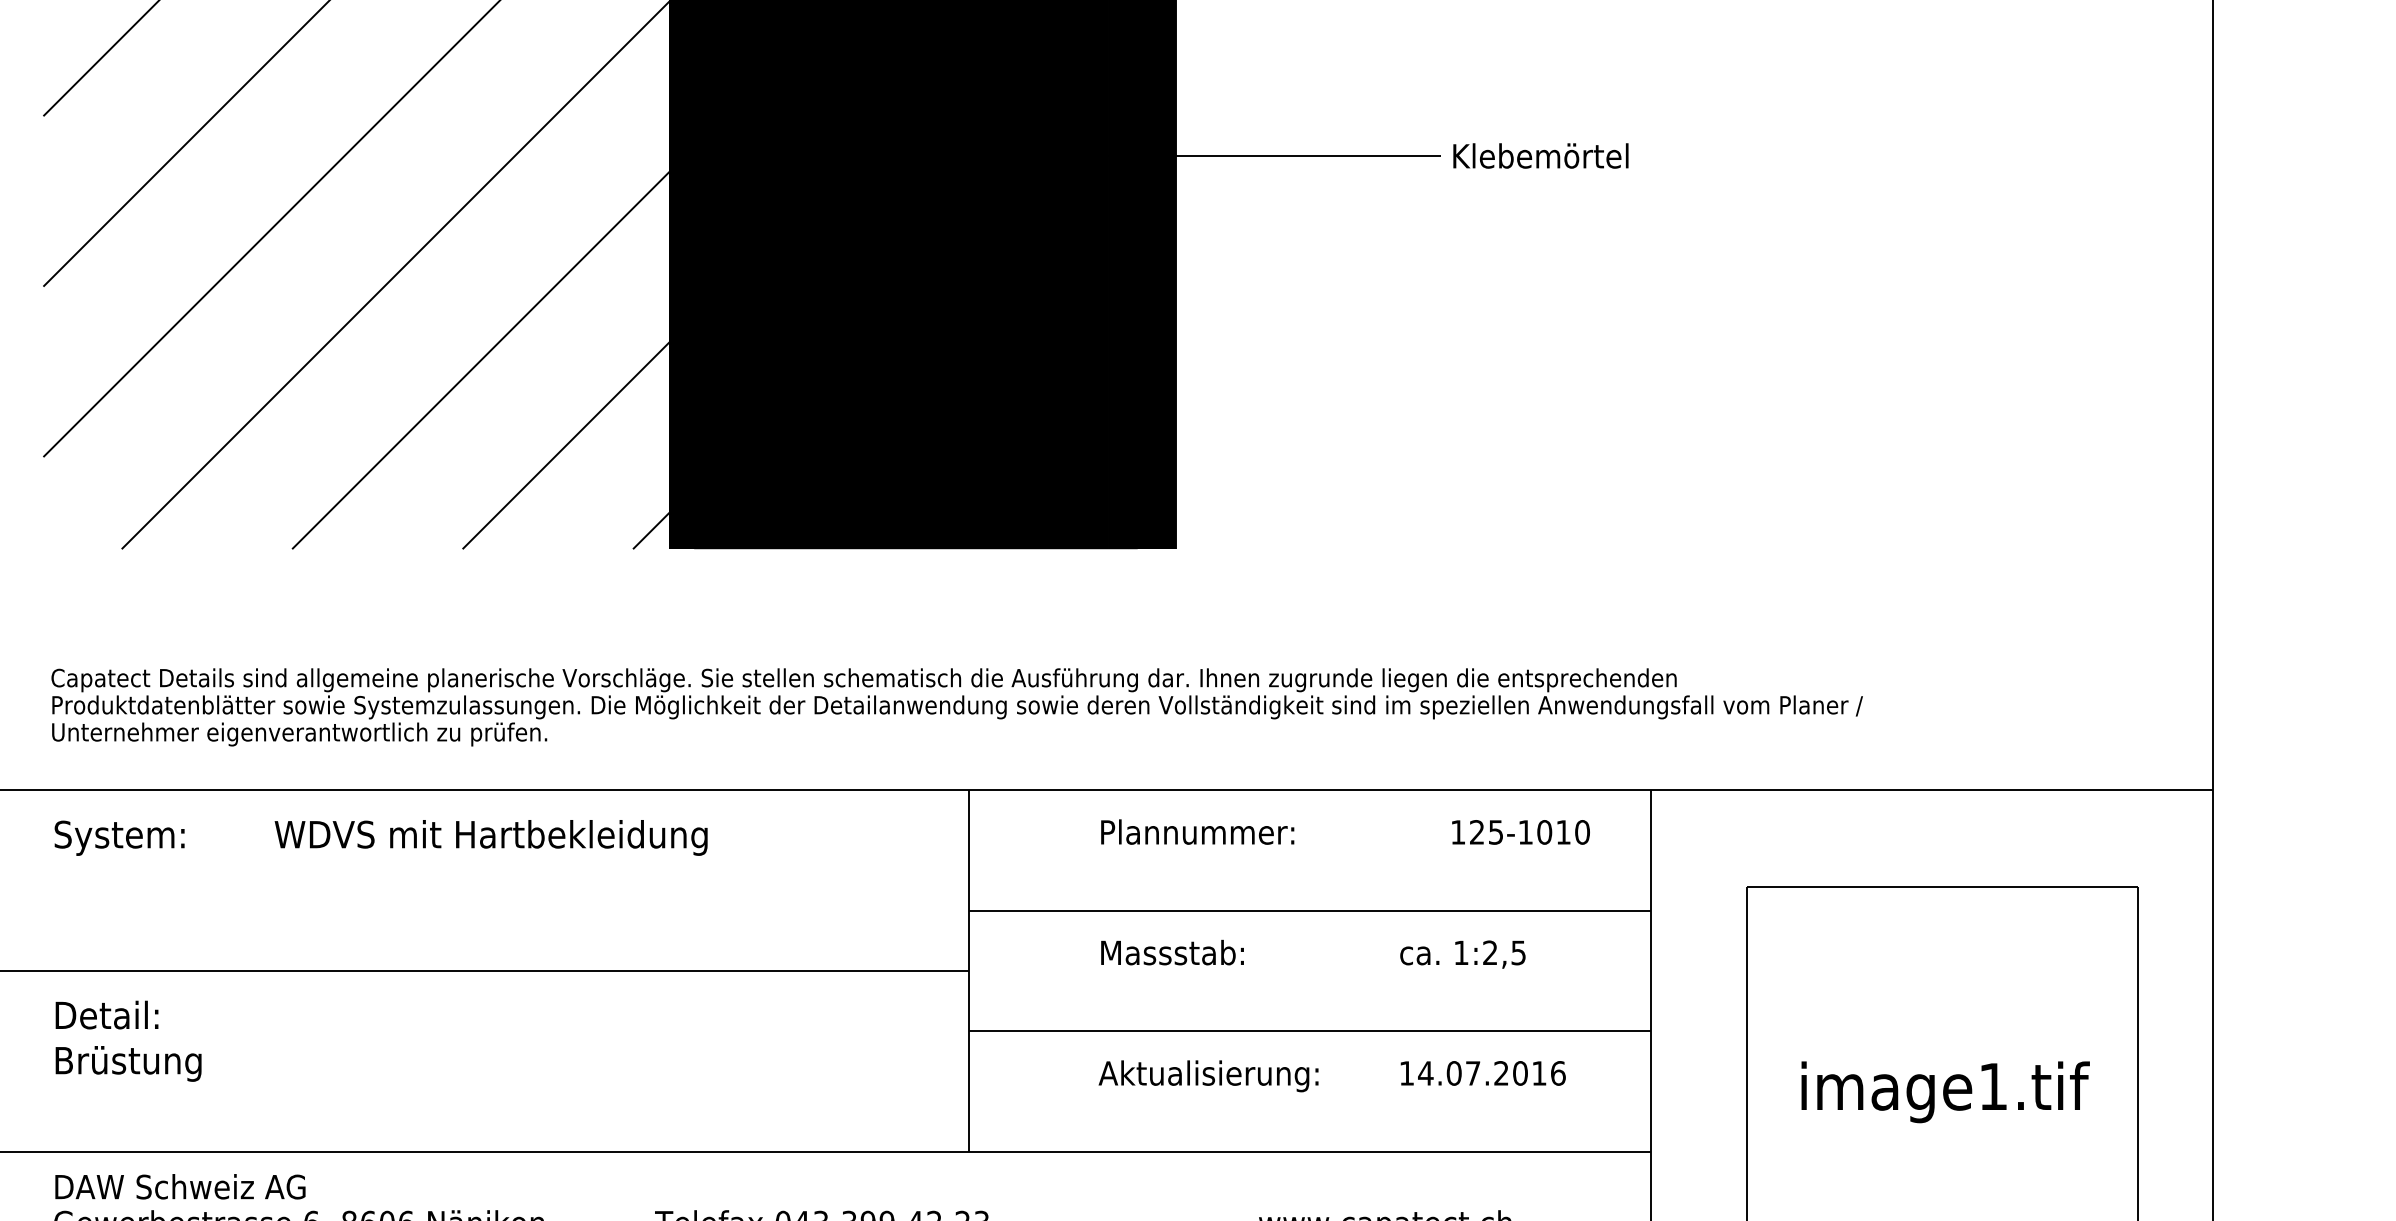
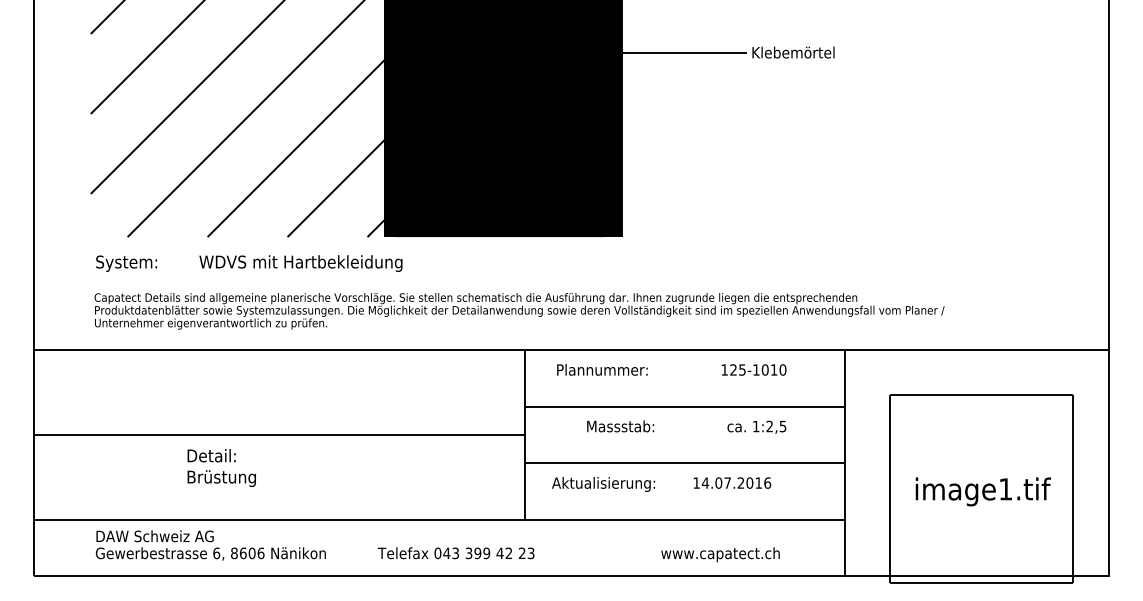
text: (1344, 831) -> (671, 369), moved
text: (381, 837) -> (249, 263), moved
text: (127, 1040) -> (221, 467), moved
text: (1332, 1076) -> (661, 484), moved

